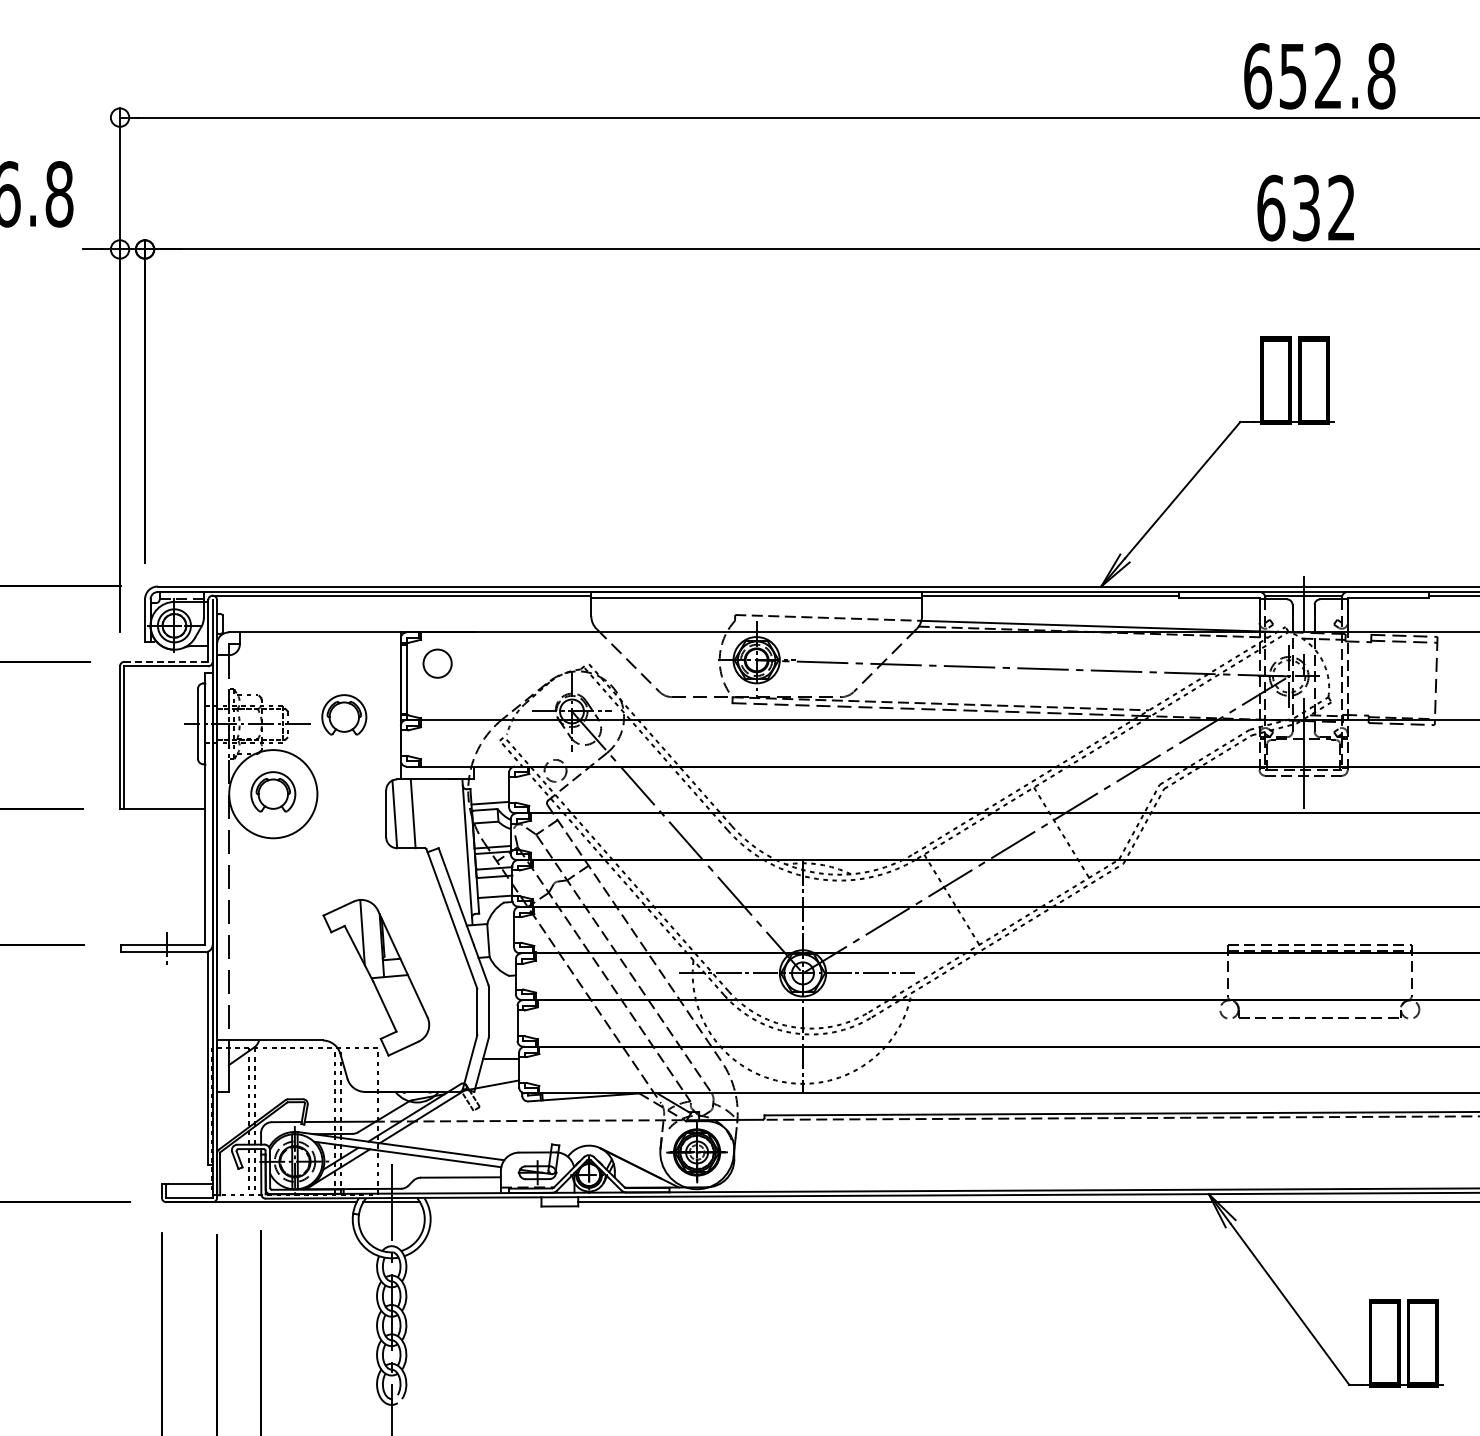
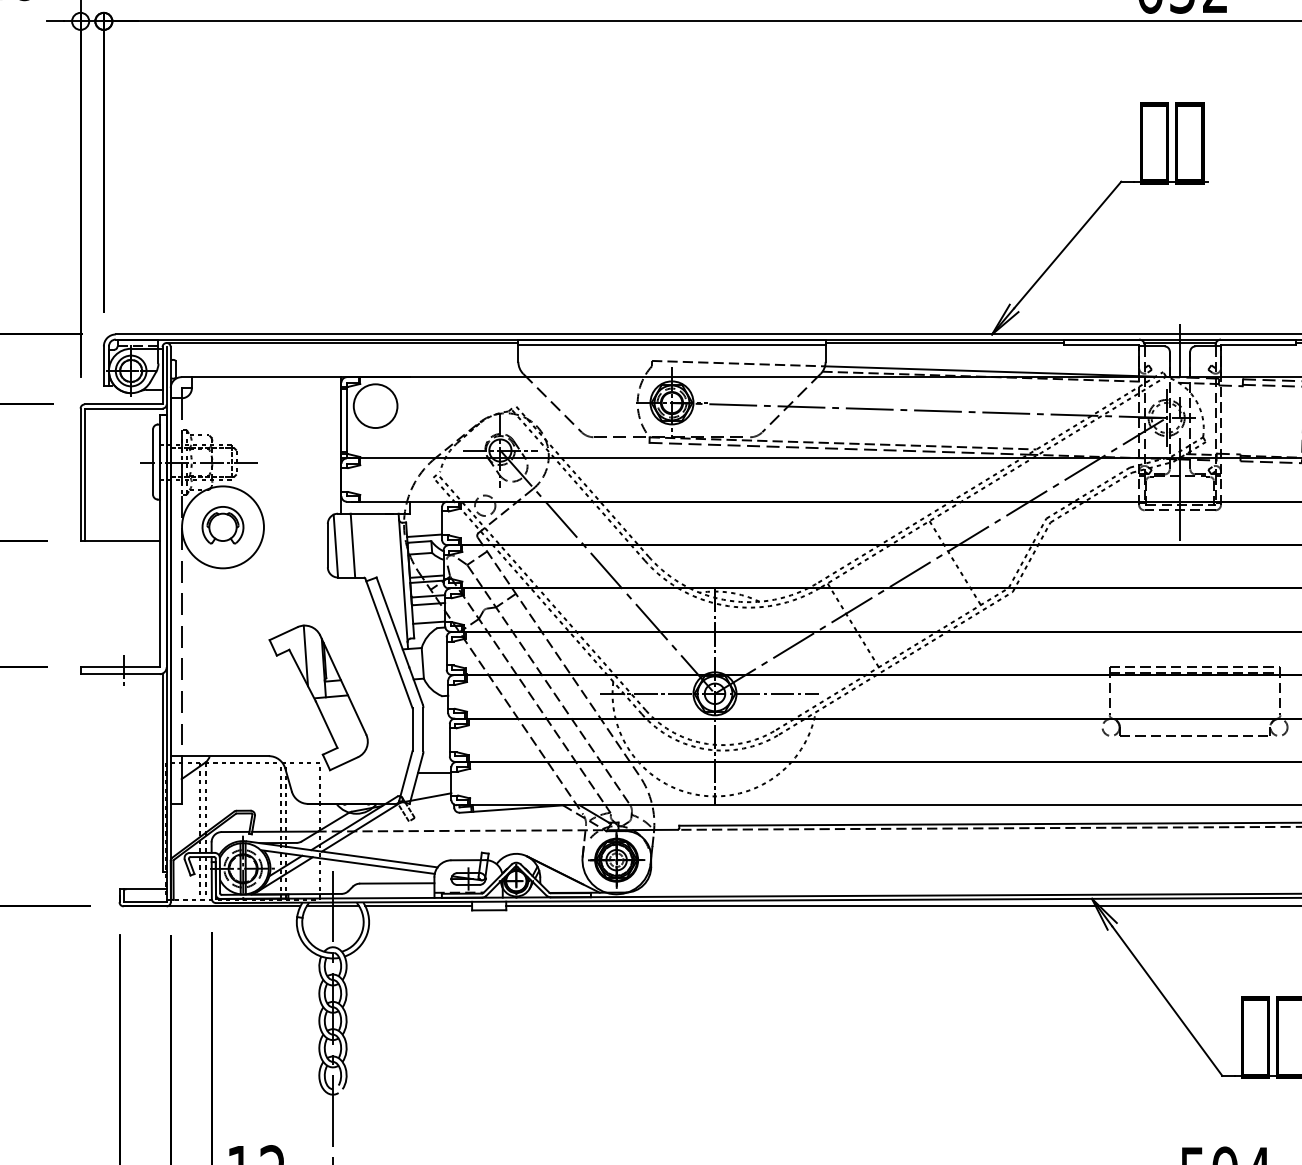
line: (166, 661) -> (123, 404), dashed -> solid
circle: (437, 663) -> (375, 405), size x1.67
part: (344, 714) -> (289, 453), removed
line: (483, 1202) -> (418, 906), added

